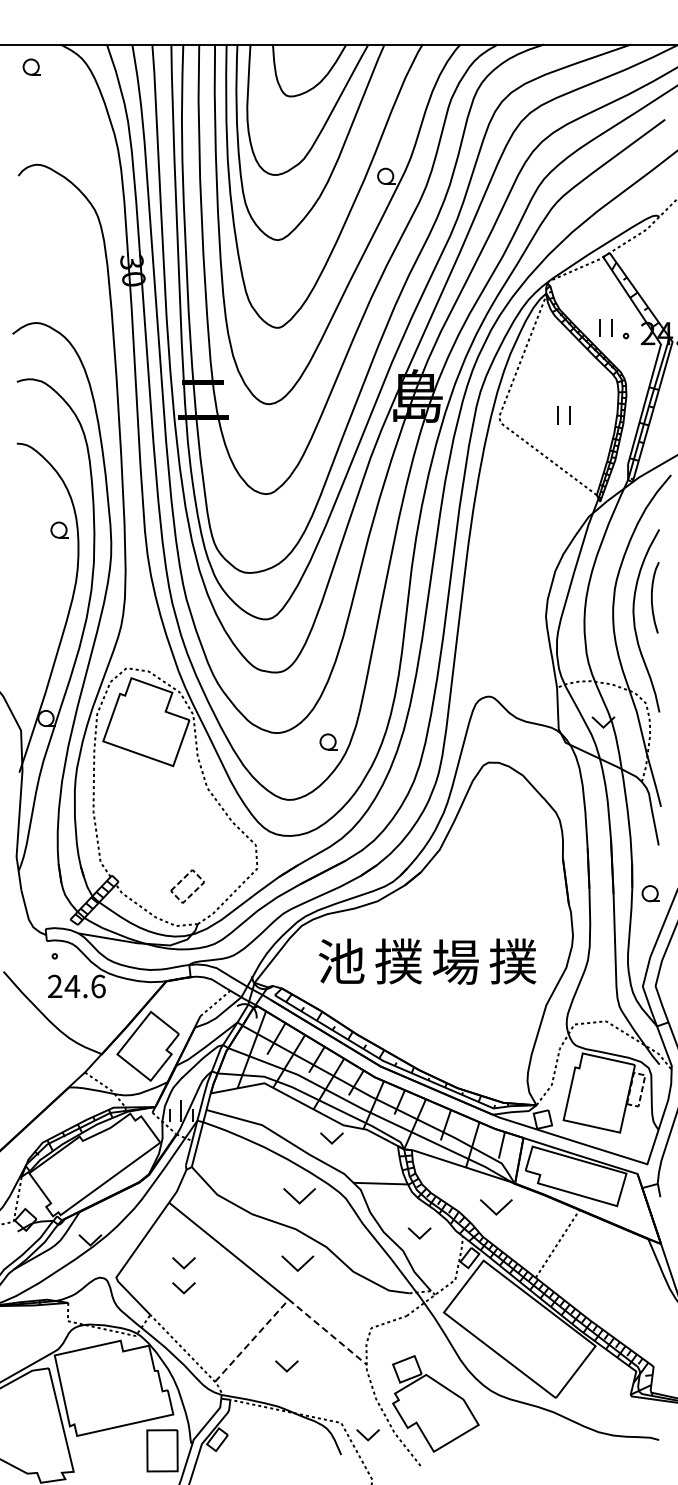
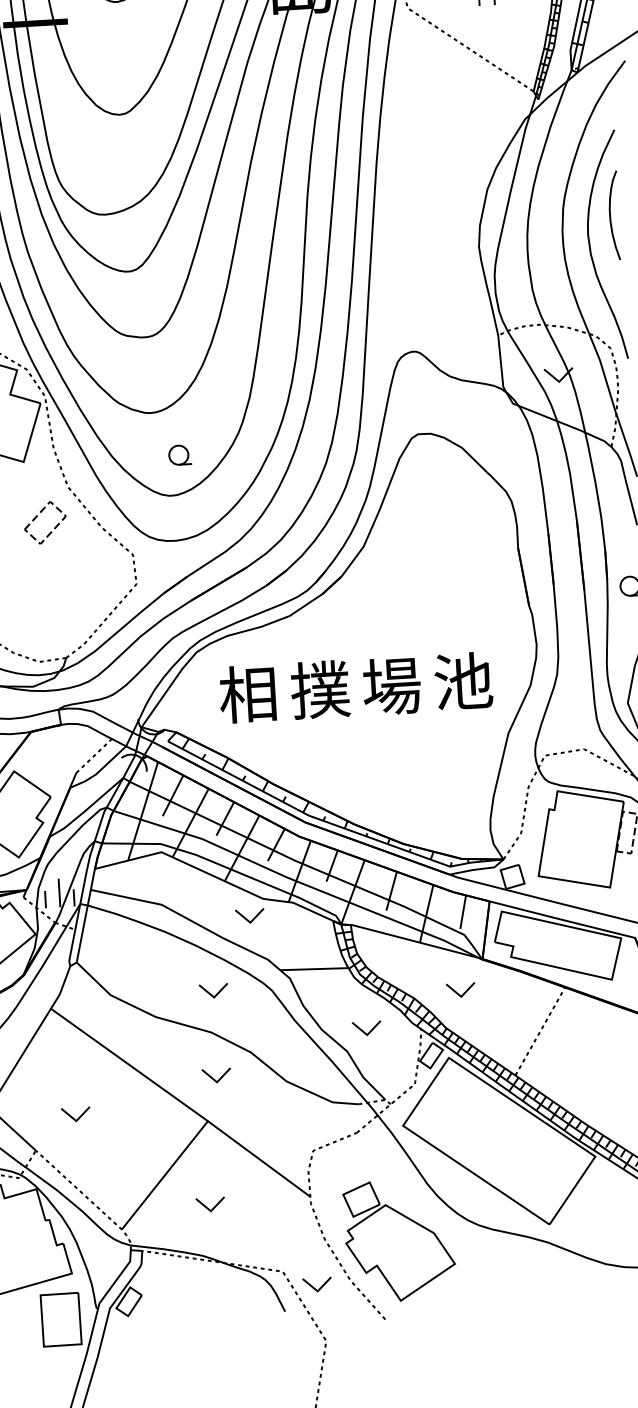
part: (328, 741) -> (179, 454), moved
part: (182, 880) -> (38, 515), moved
text: (341, 961) -> (248, 694), 池 -> 相
text: (512, 961) -> (462, 681), 撲 -> 池
part: (299, 1196) -> (213, 991), size x0.71
part: (496, 1207) -> (461, 990), size x0.71
part: (183, 1263) -> (73, 1083), removed
part: (297, 1264) -> (216, 1076), size x0.71
line: (286, 1302) -> (205, 1124), dashed -> solid

